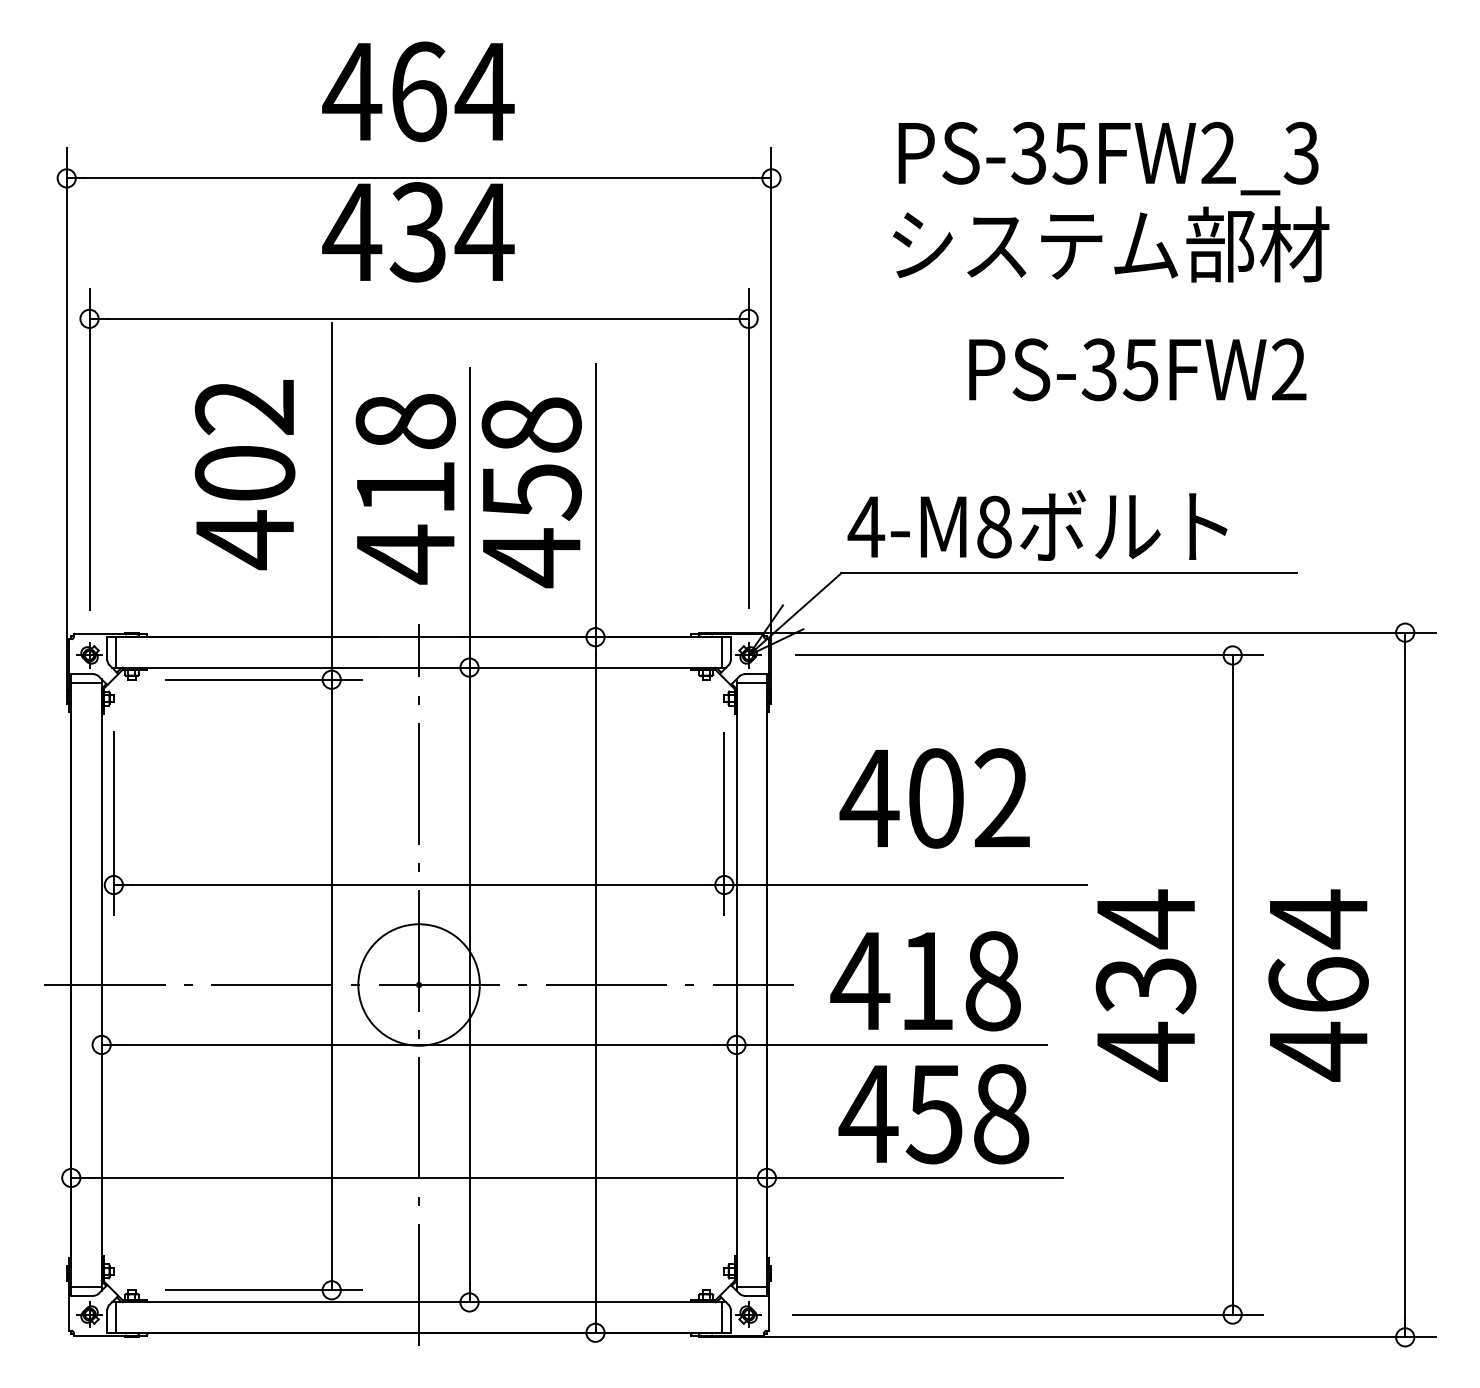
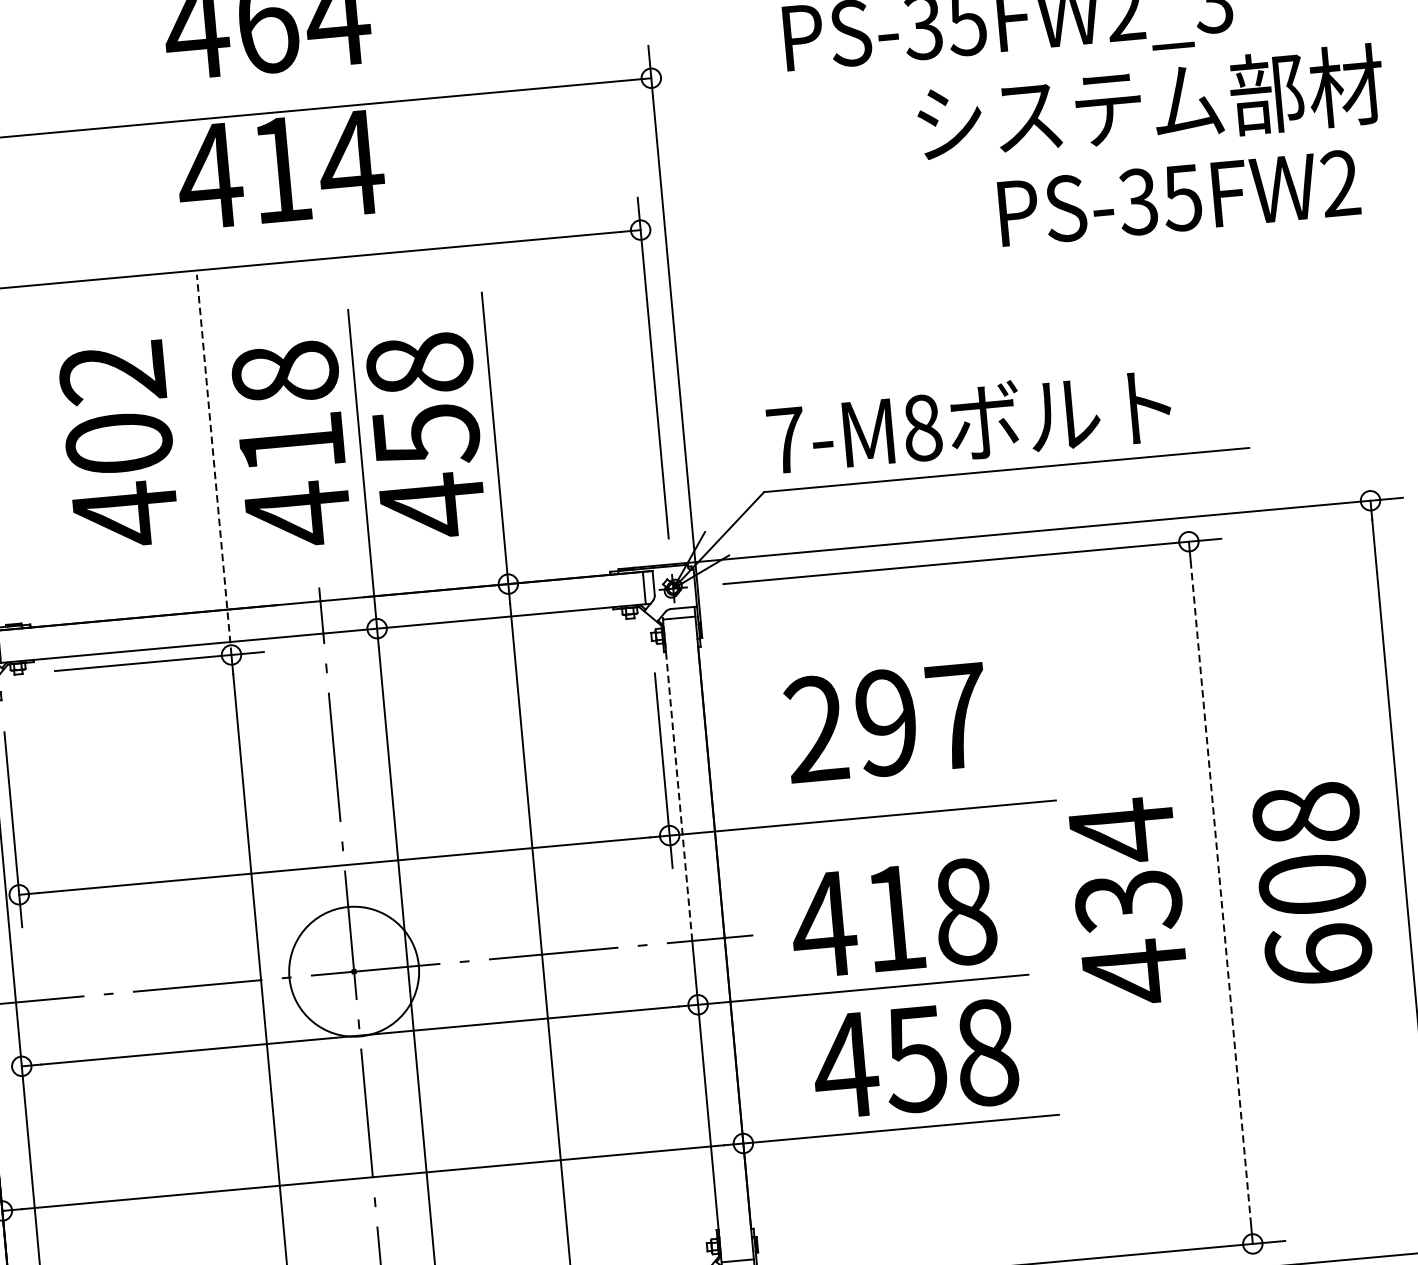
text: (417, 232) -> (279, 170), 434 -> 414
text: (1111, 244) -> (1151, 103), moved
text: (1137, 369) -> (1178, 197), moved
line: (331, 500) -> (213, 464), solid -> dashed
text: (866, 526) -> (786, 439), 4-M8 -> 7-M8
text: (934, 798) -> (885, 723), 402 -> 297
line: (736, 832) -> (677, 778), solid -> dashed
line: (1232, 985) -> (1220, 893), solid -> dashed
text: (1318, 985) -> (1312, 885), 464 -> 608

